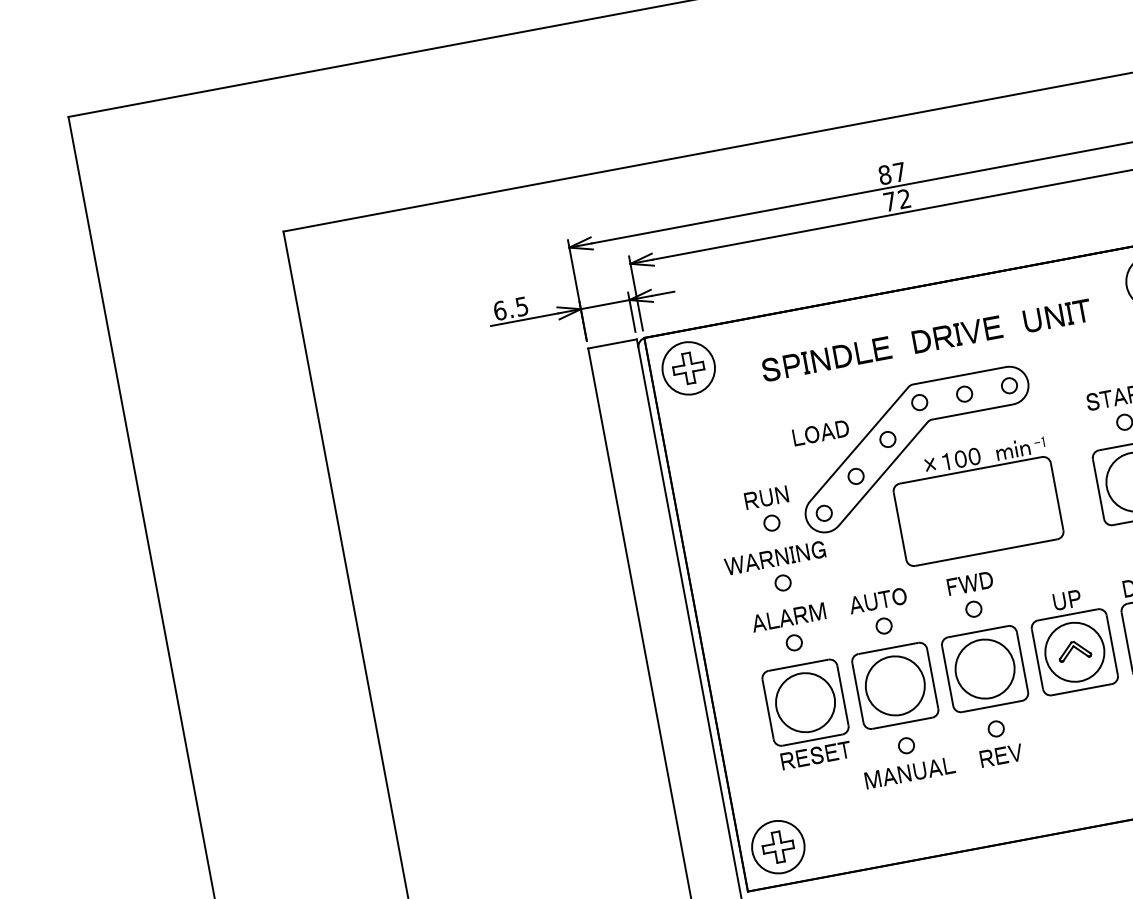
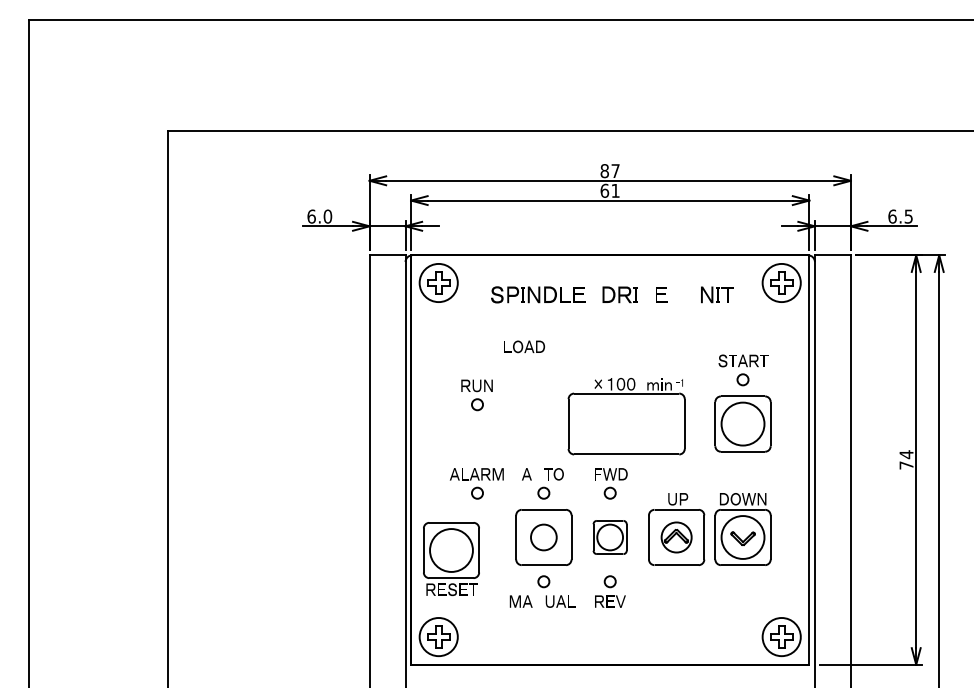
text: (896, 200) -> (609, 190), 72 -> 61
text: (521, 306) -> (327, 216), 6.5 -> 6.0
fill: (1032, 320) -> (690, 294), removed
fill: (971, 331) -> (645, 294), removed
part: (878, 481) -> (559, 389), removed
fill: (870, 602) -> (537, 474), removed
circle: (1074, 652) -> (676, 537), size x0.7
part: (984, 669) -> (609, 537), size x0.6
circle: (894, 685) -> (543, 537), size x0.6
part: (807, 713) -> (451, 558), moved
fill: (904, 773) -> (538, 601), removed

